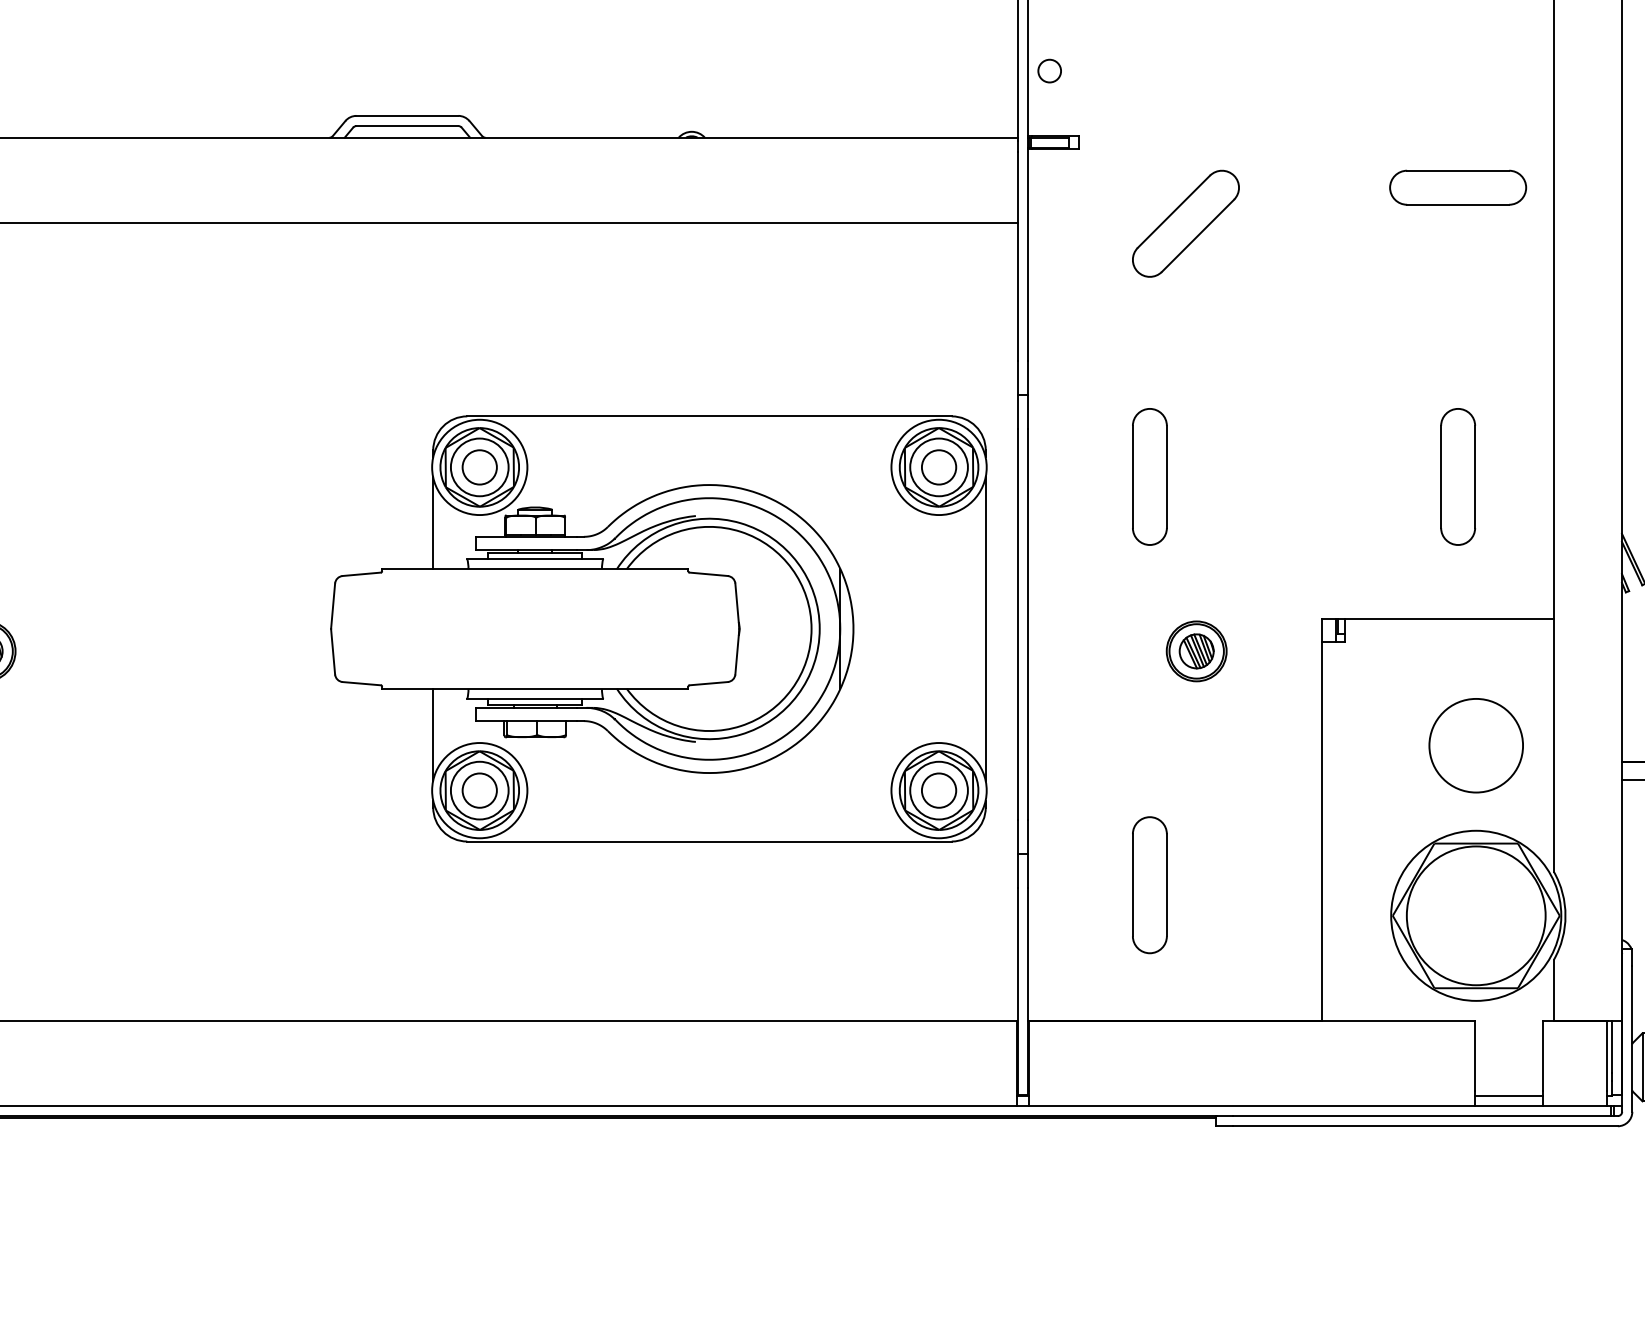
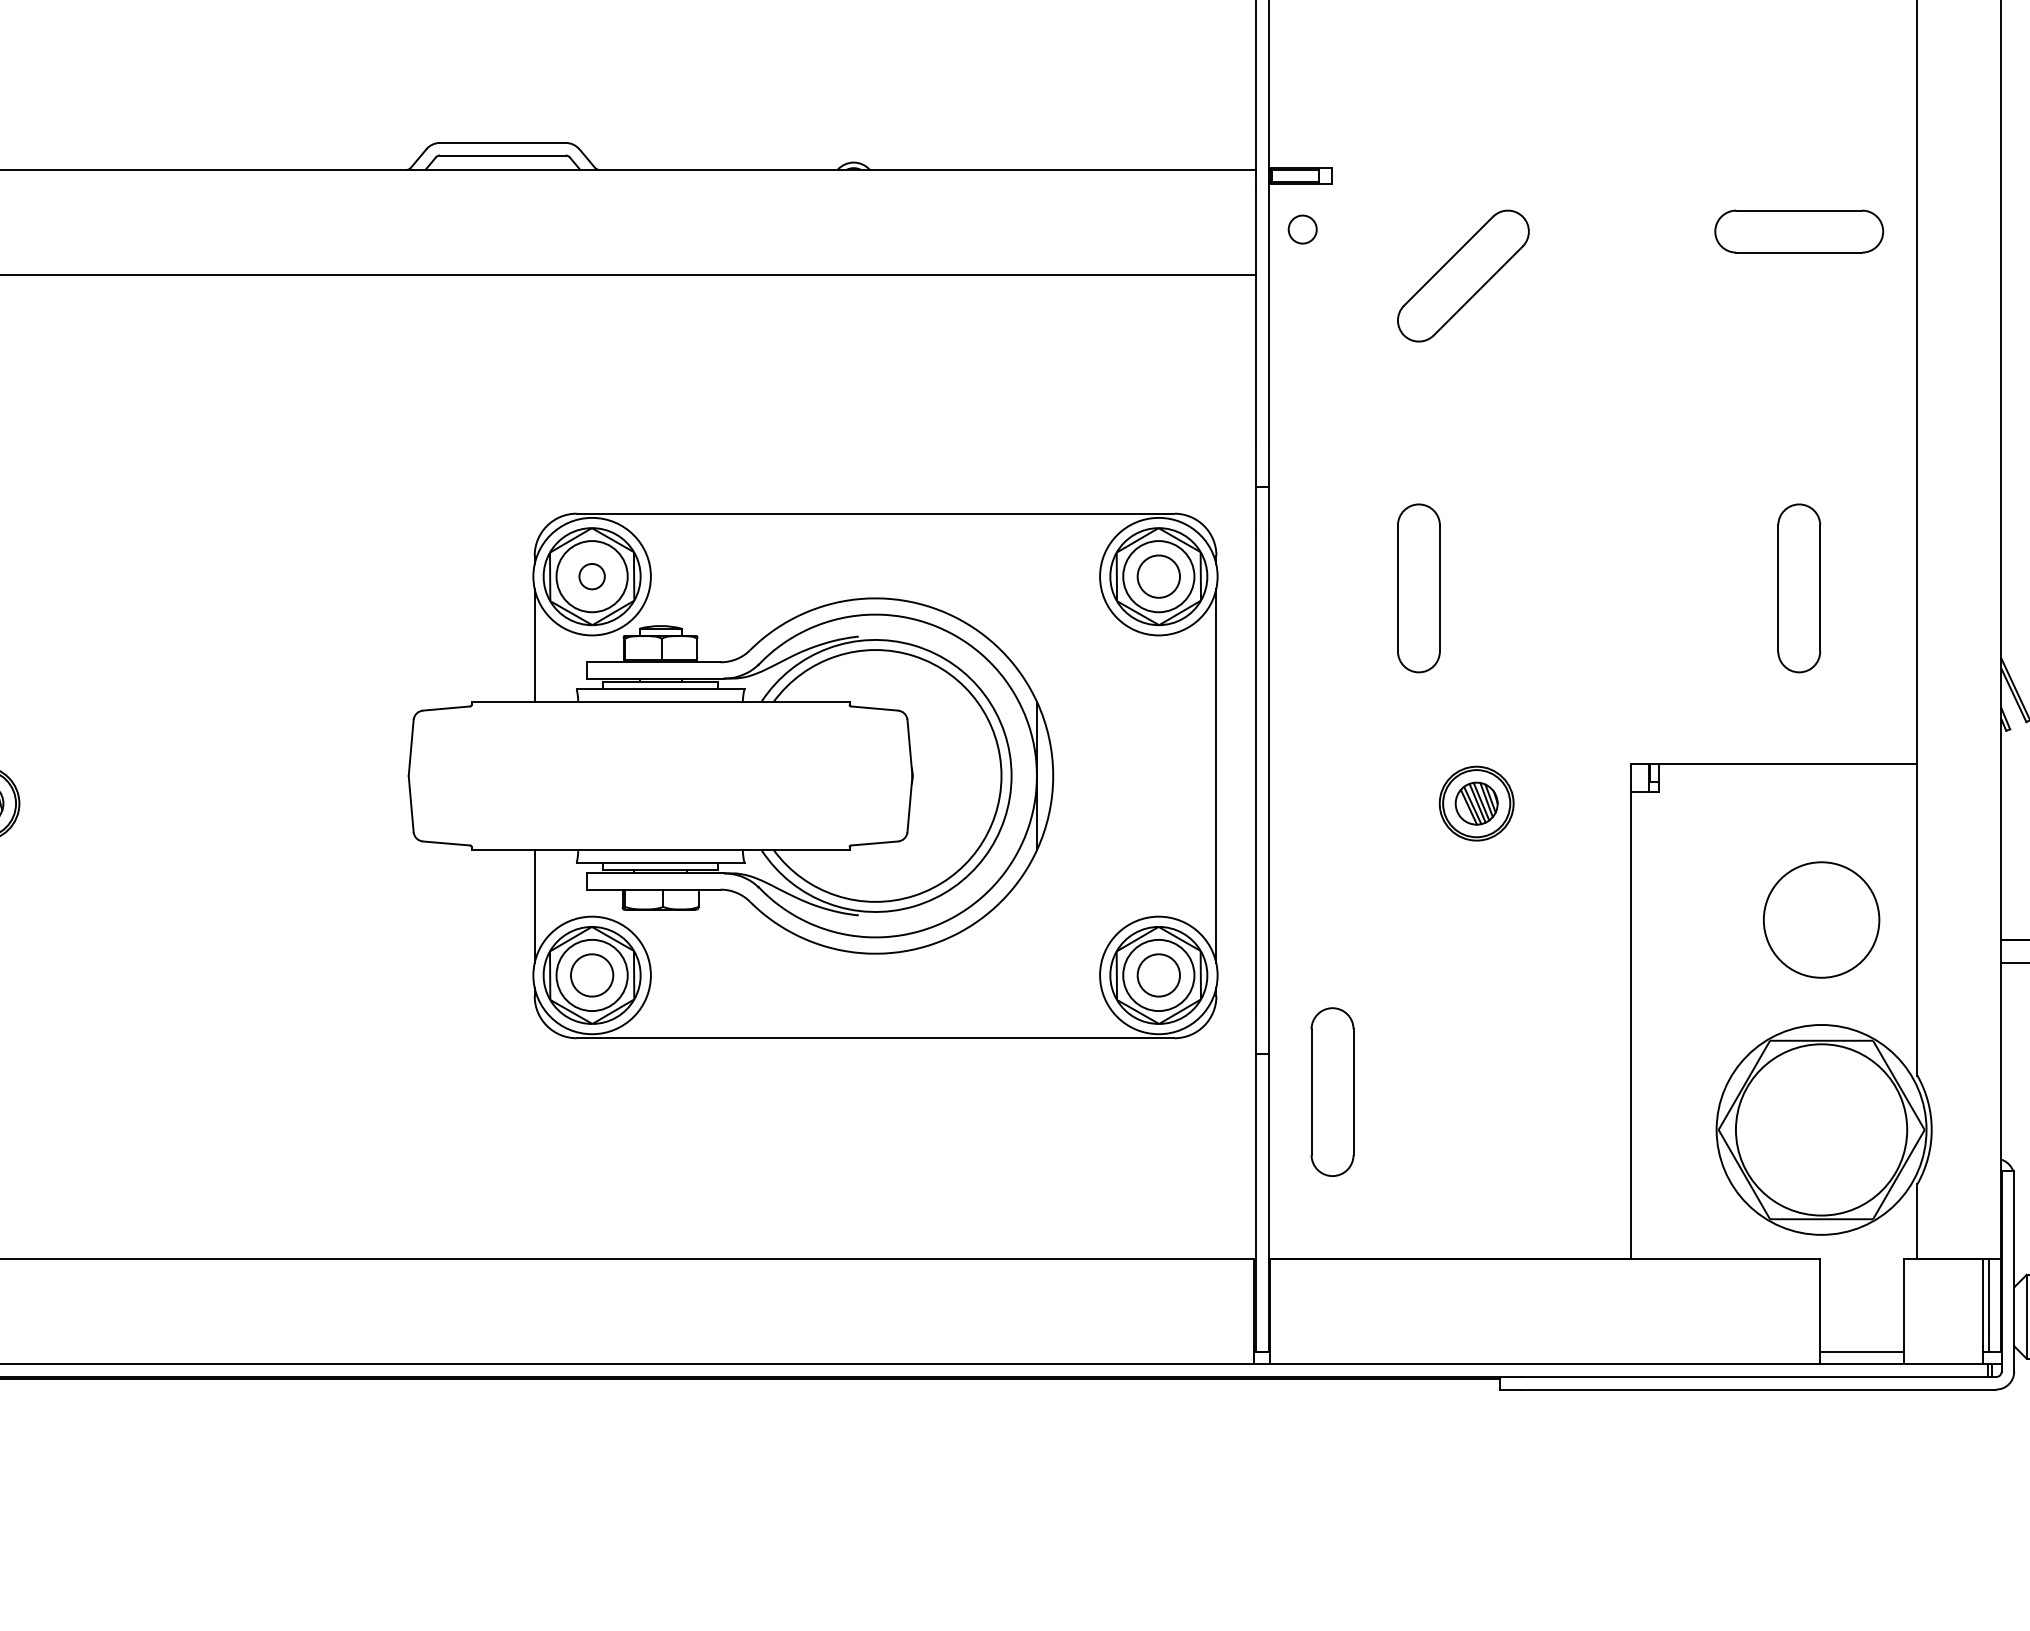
circle: (1049, 70) -> (1302, 228), moved
circle: (479, 467) -> (591, 576), size x0.6
part: (1149, 885) -> (1332, 1092), moved

